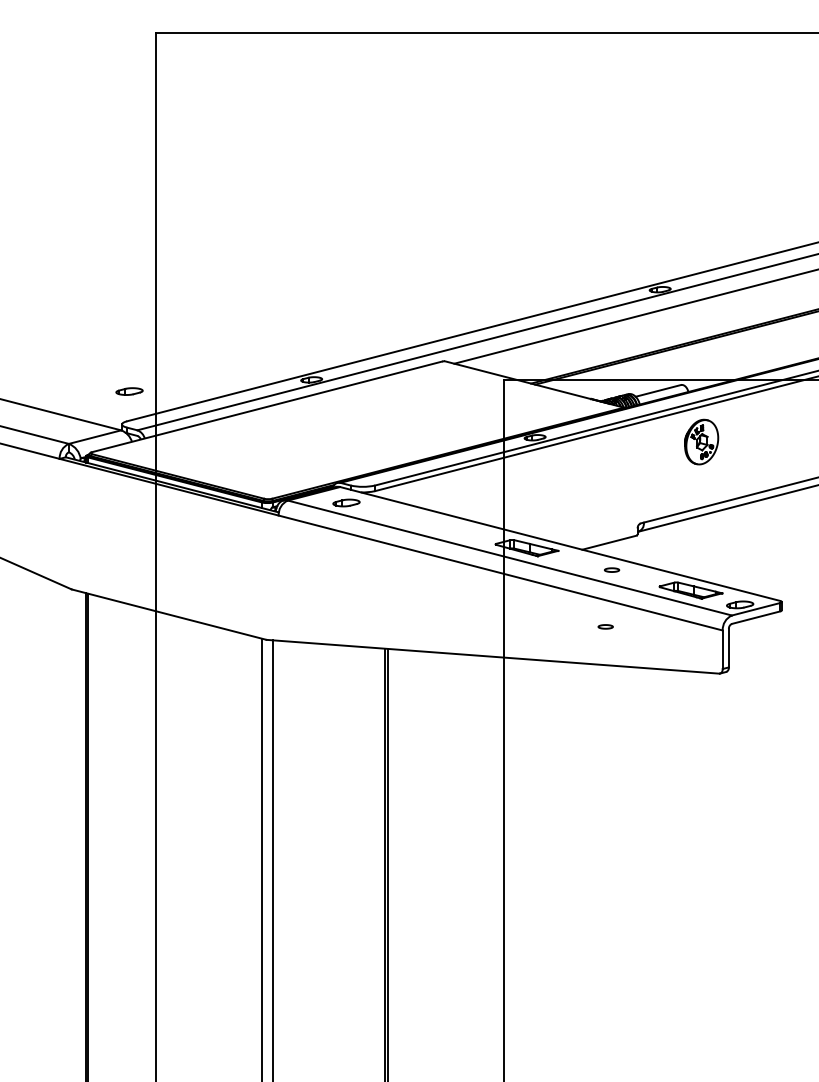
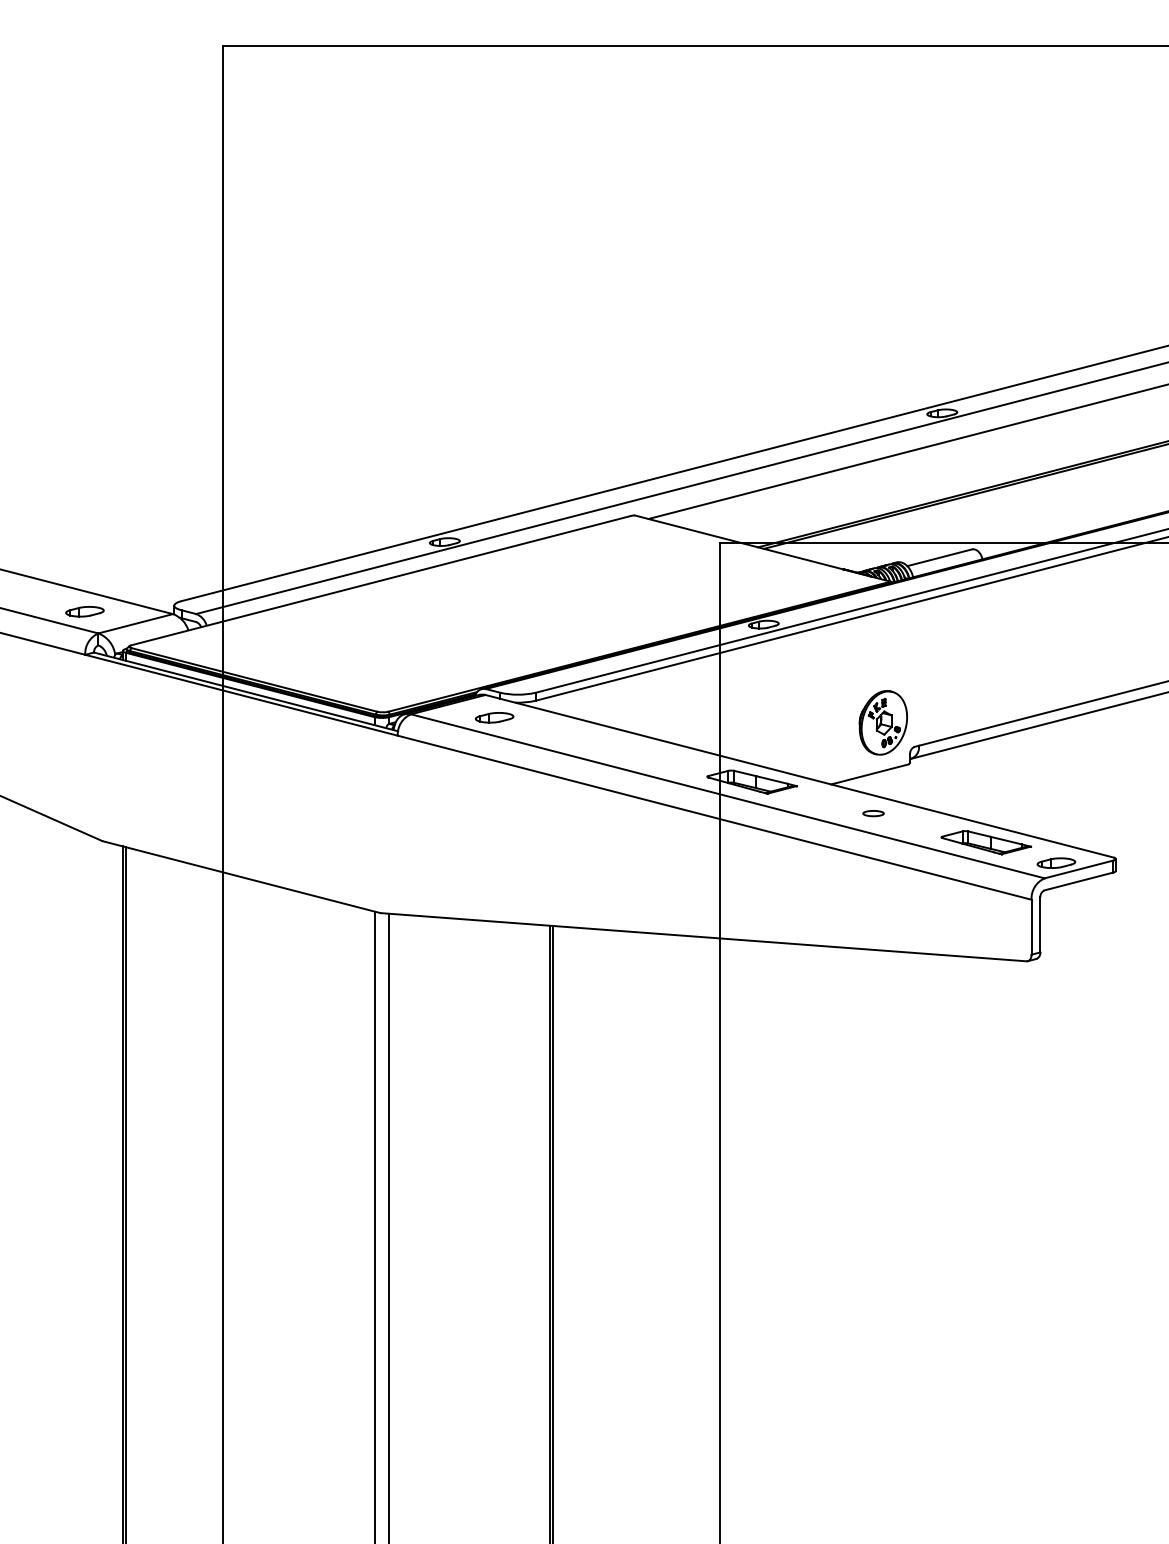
part: (129, 391) -> (84, 611), moved
part: (700, 441) -> (882, 722), moved
part: (605, 626) -> (864, 894), removed

